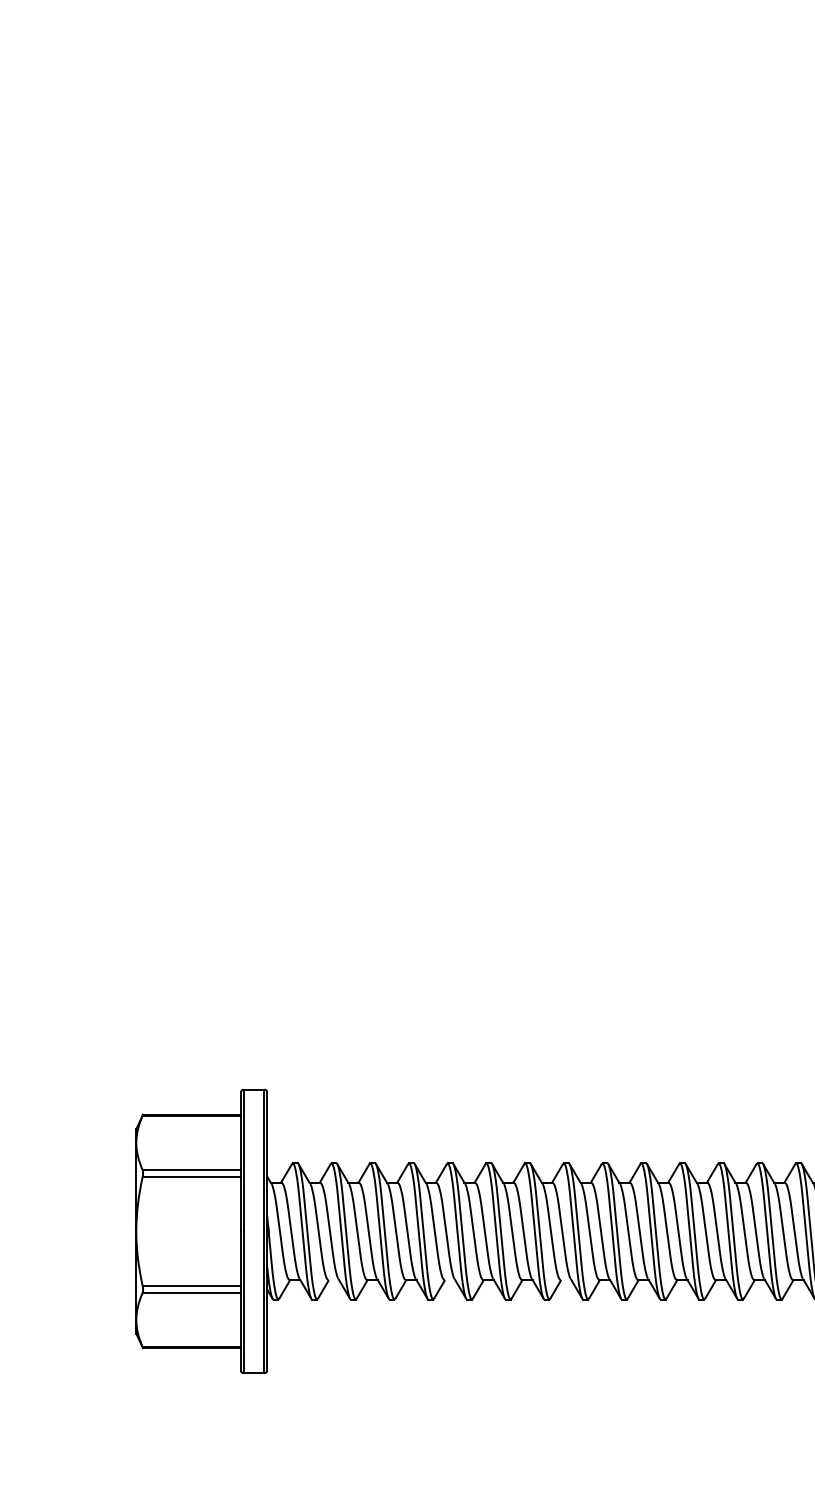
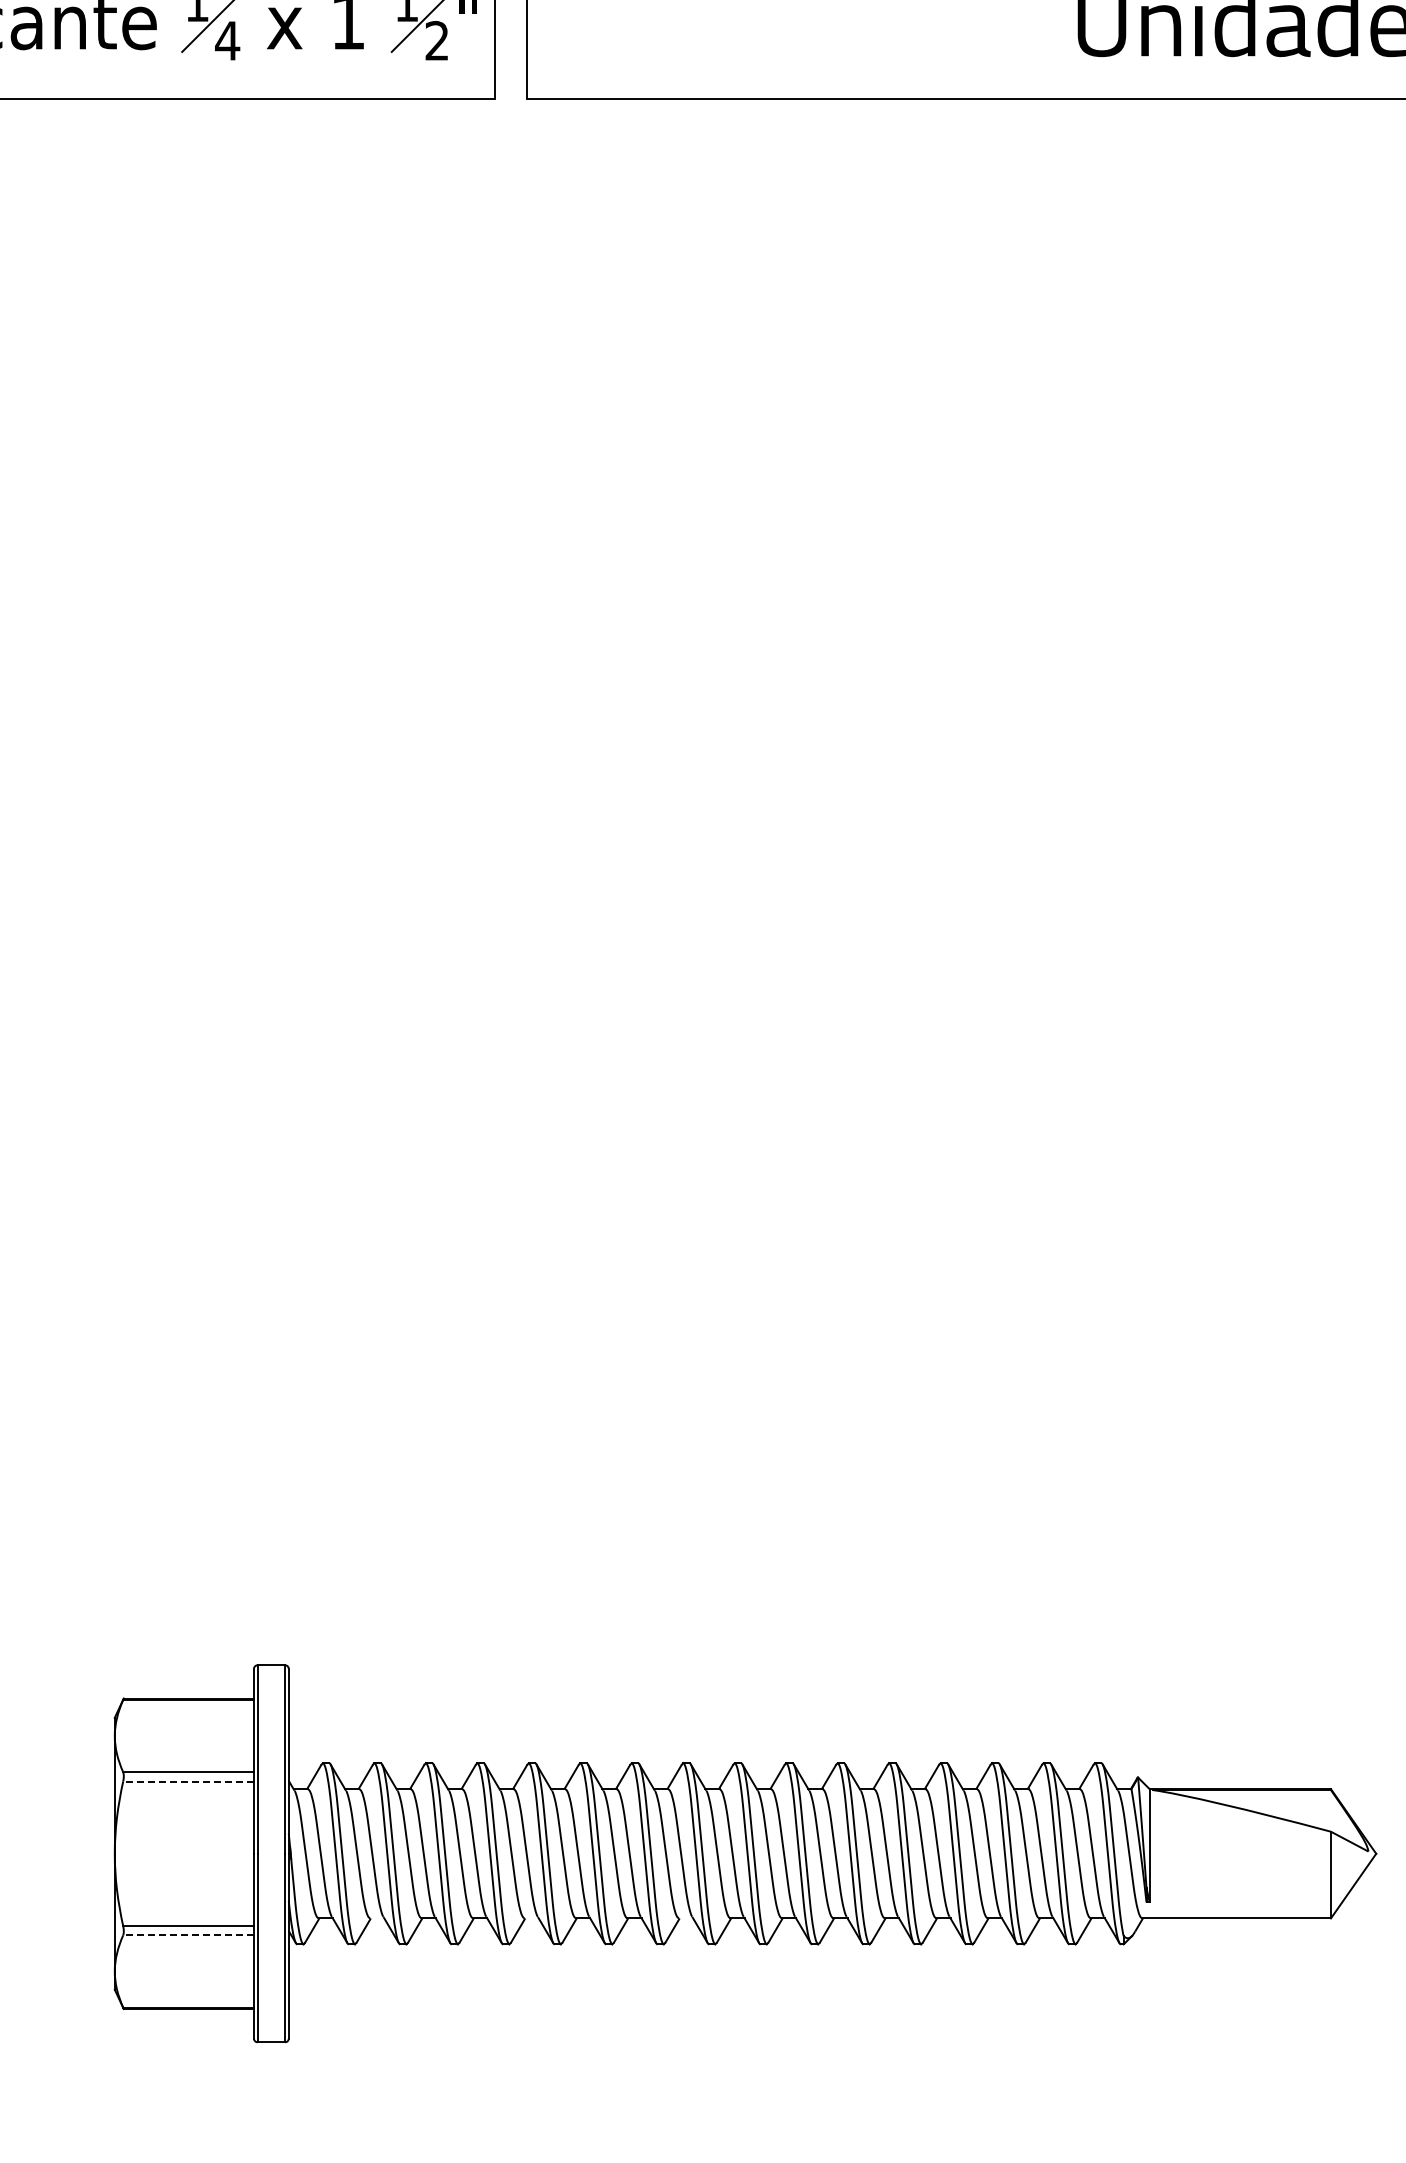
line: (191, 1177) -> (188, 1781), solid -> dashed
line: (191, 1292) -> (188, 1935), solid -> dashed

